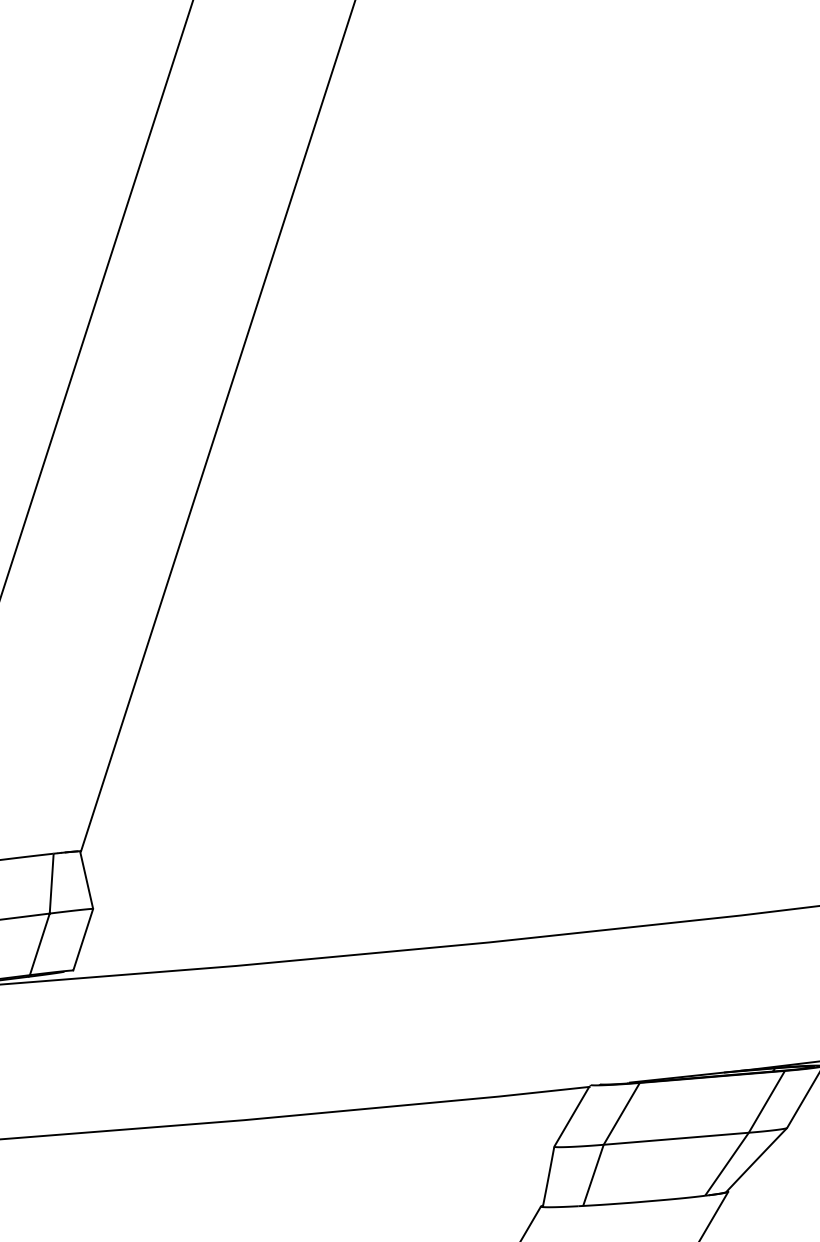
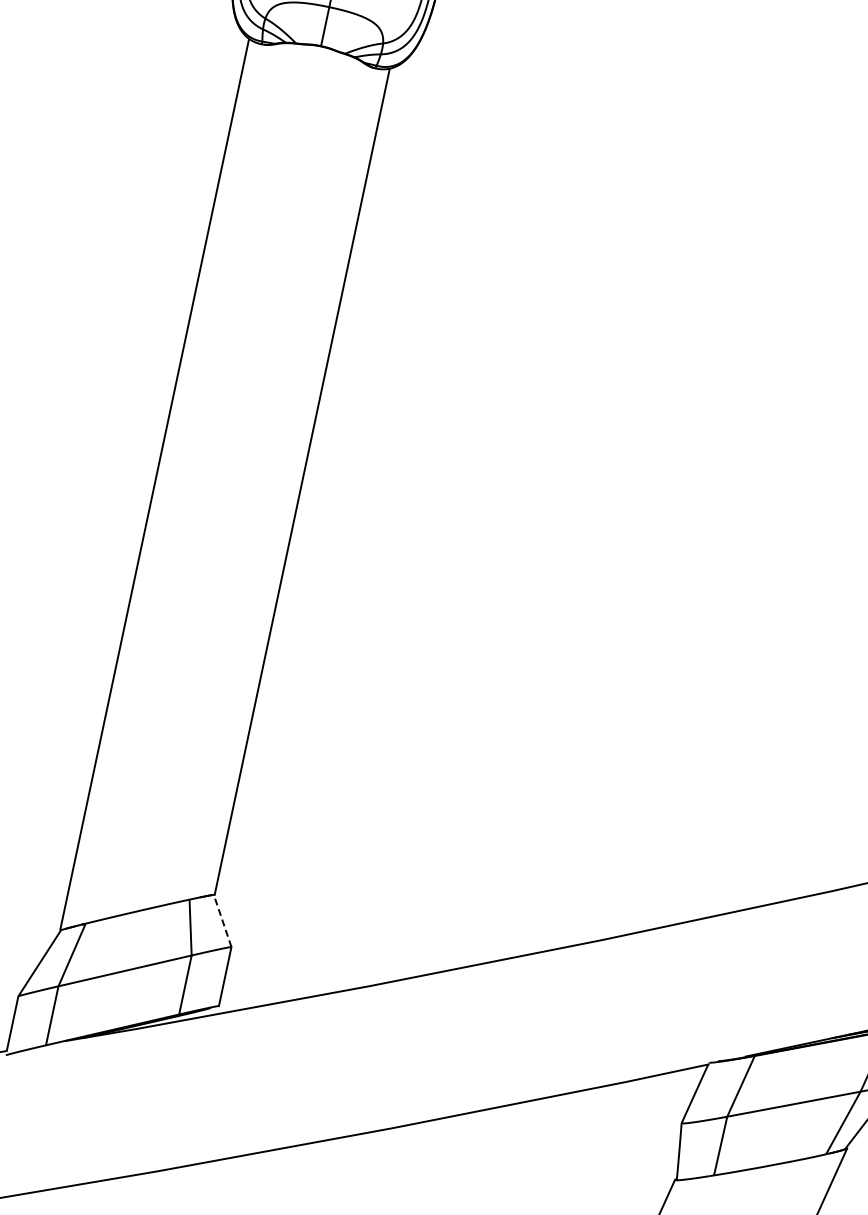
line: (86, 879) -> (222, 920), solid -> dashed

